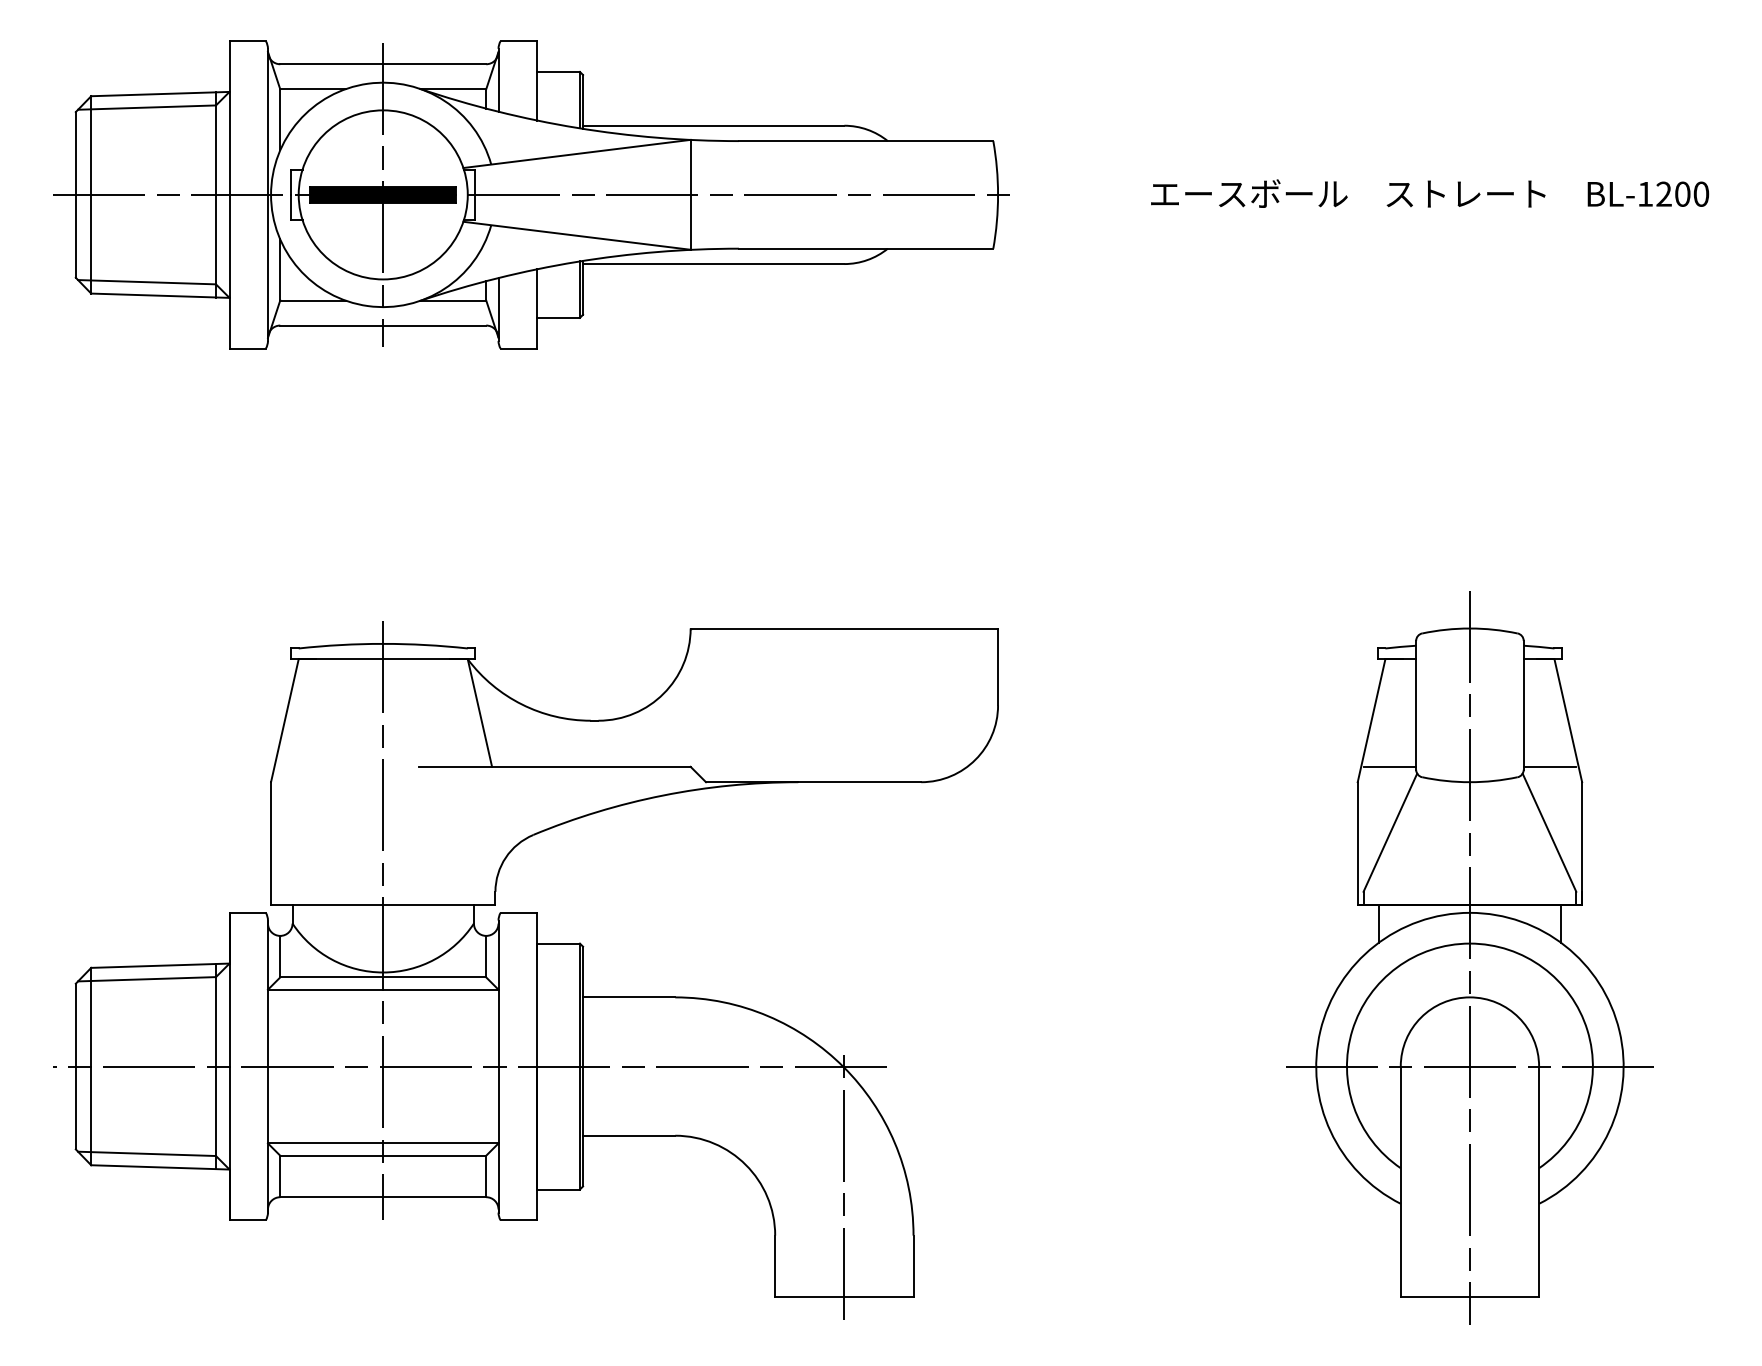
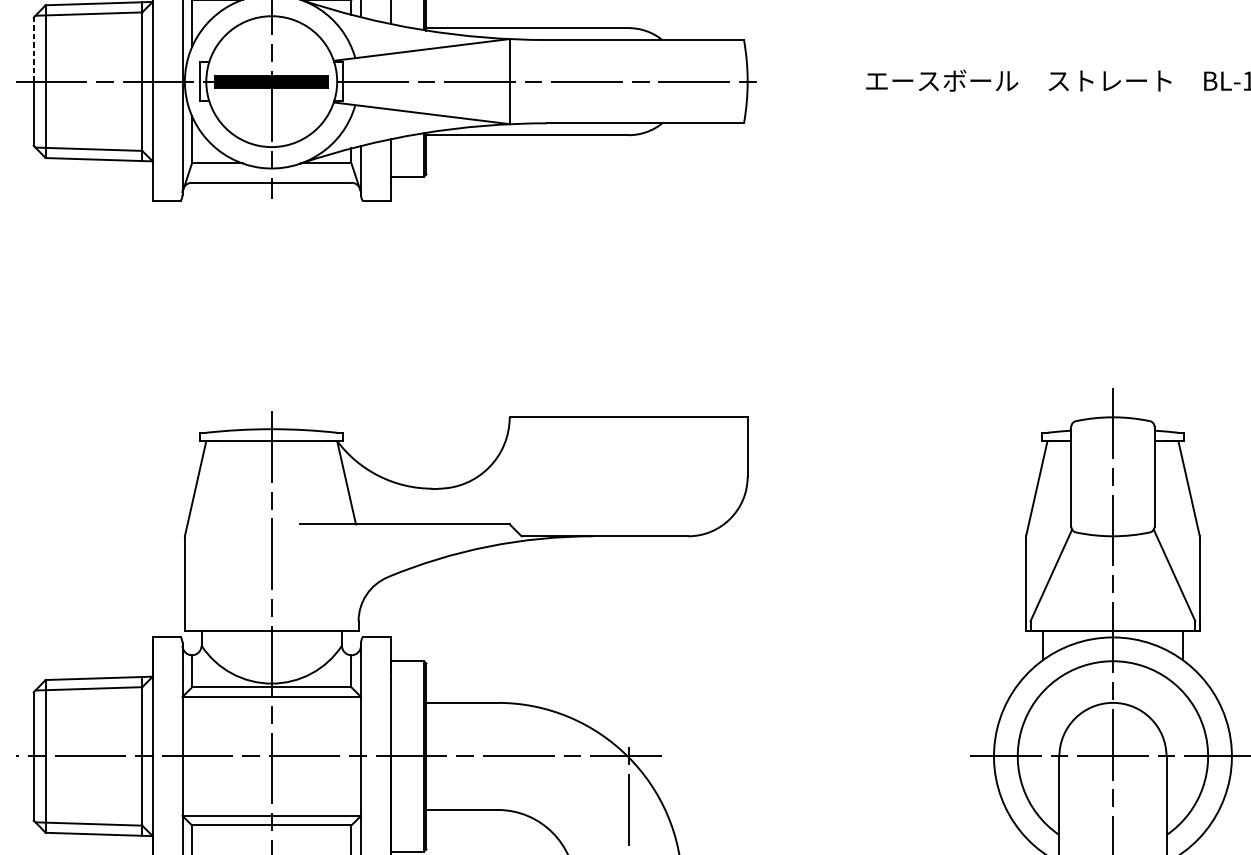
line: (75, 152) -> (33, 48), solid -> dashed
line: (1389, 766) -> (1050, 524), removed
line: (1549, 766) -> (1174, 524), removed

